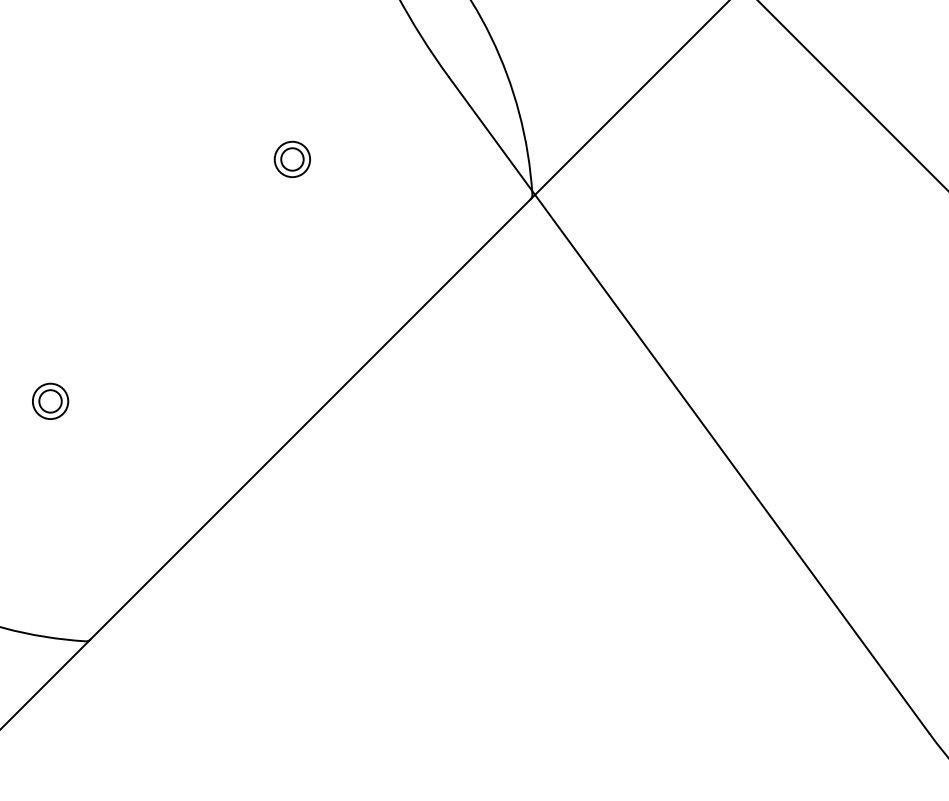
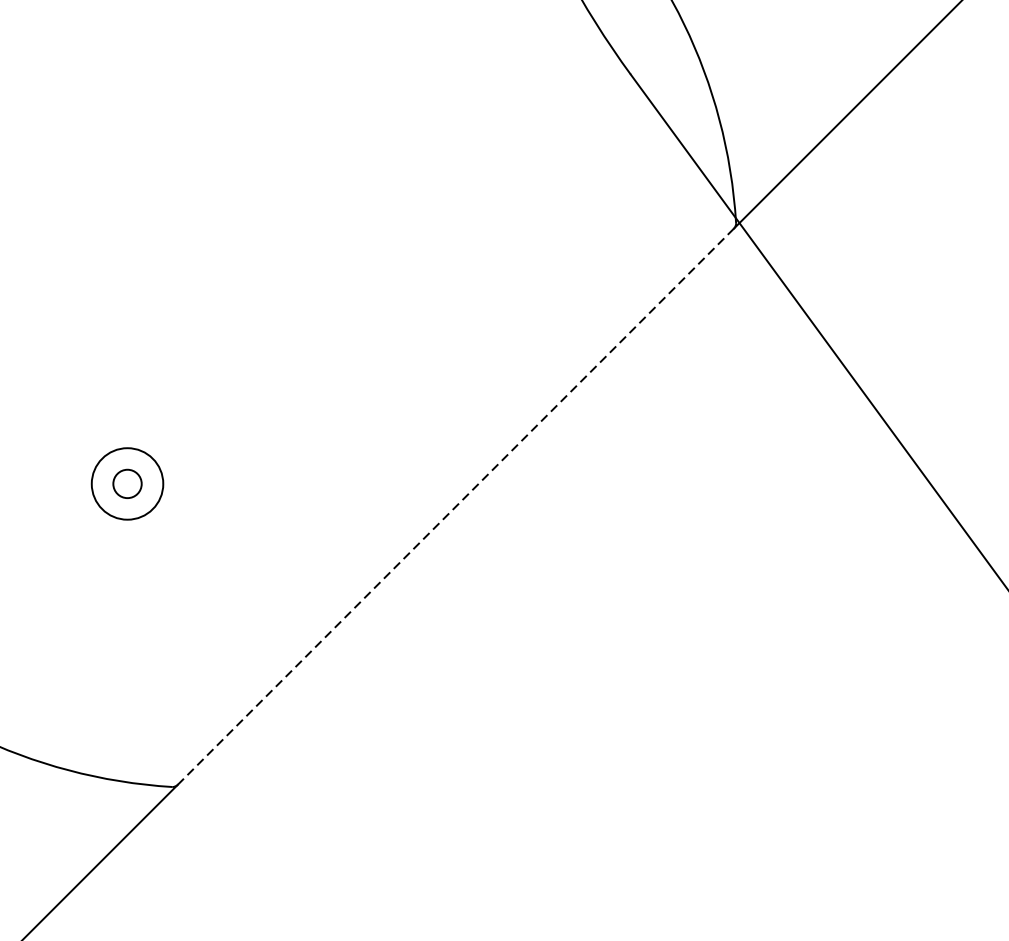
part: (291, 159) -> (431, 178), removed
circle: (50, 401) -> (127, 484), size x1.6
line: (310, 419) -> (455, 506), solid -> dashed

